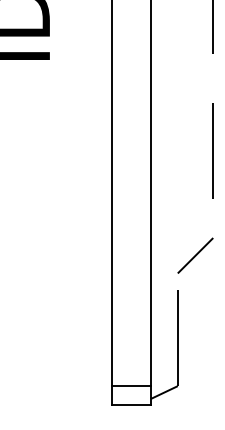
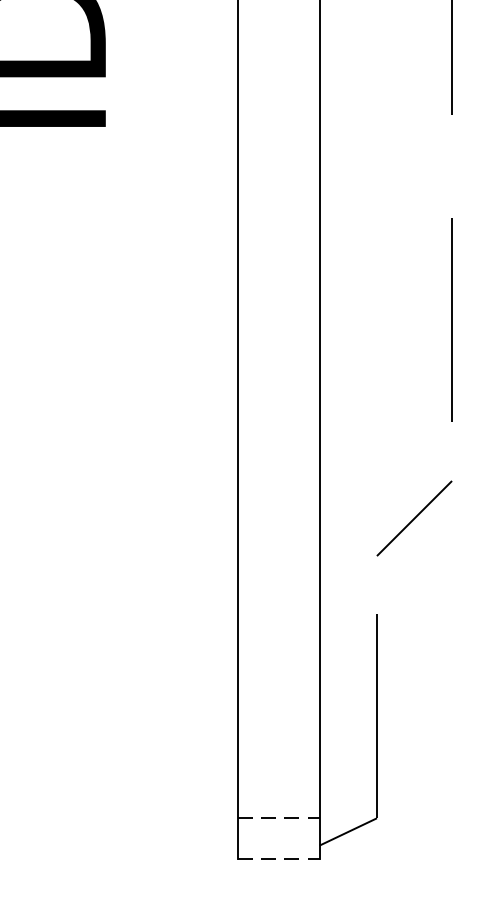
line: (195, 255) -> (414, 518), moved
line: (131, 386) -> (278, 819), solid -> dashed
line: (131, 405) -> (278, 859), solid -> dashed

